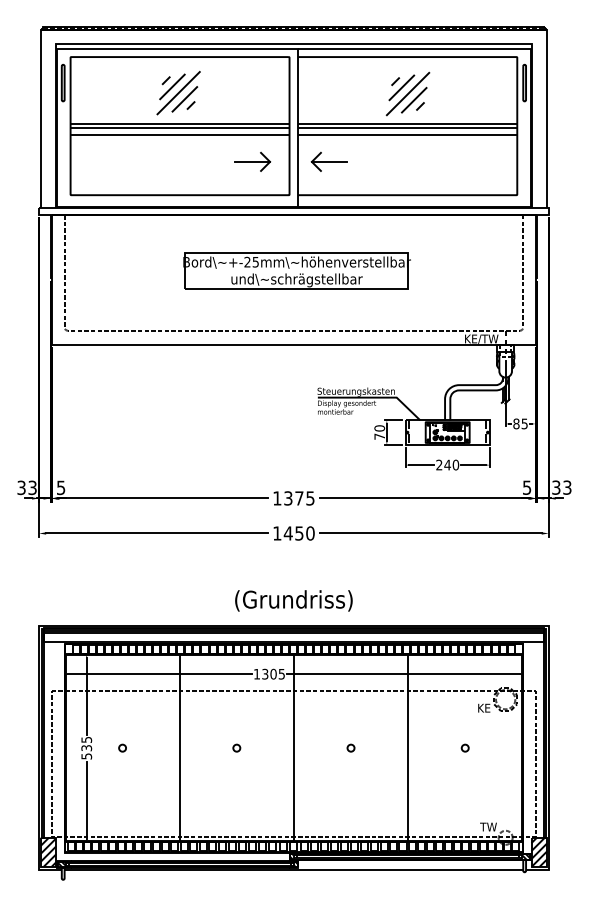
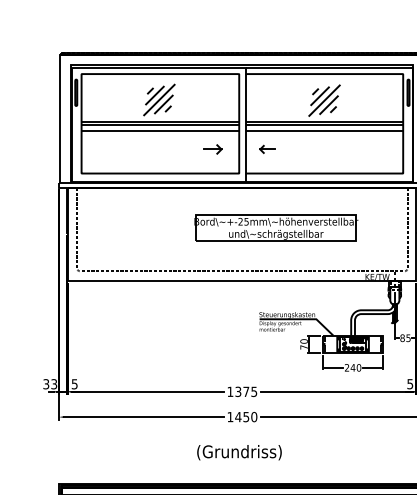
part: (252, 161) -> (212, 149), size x0.7
part: (328, 161) -> (267, 149), size x0.6
part: (296, 270) -> (275, 227), moved
text: (293, 600) -> (239, 452), moved

